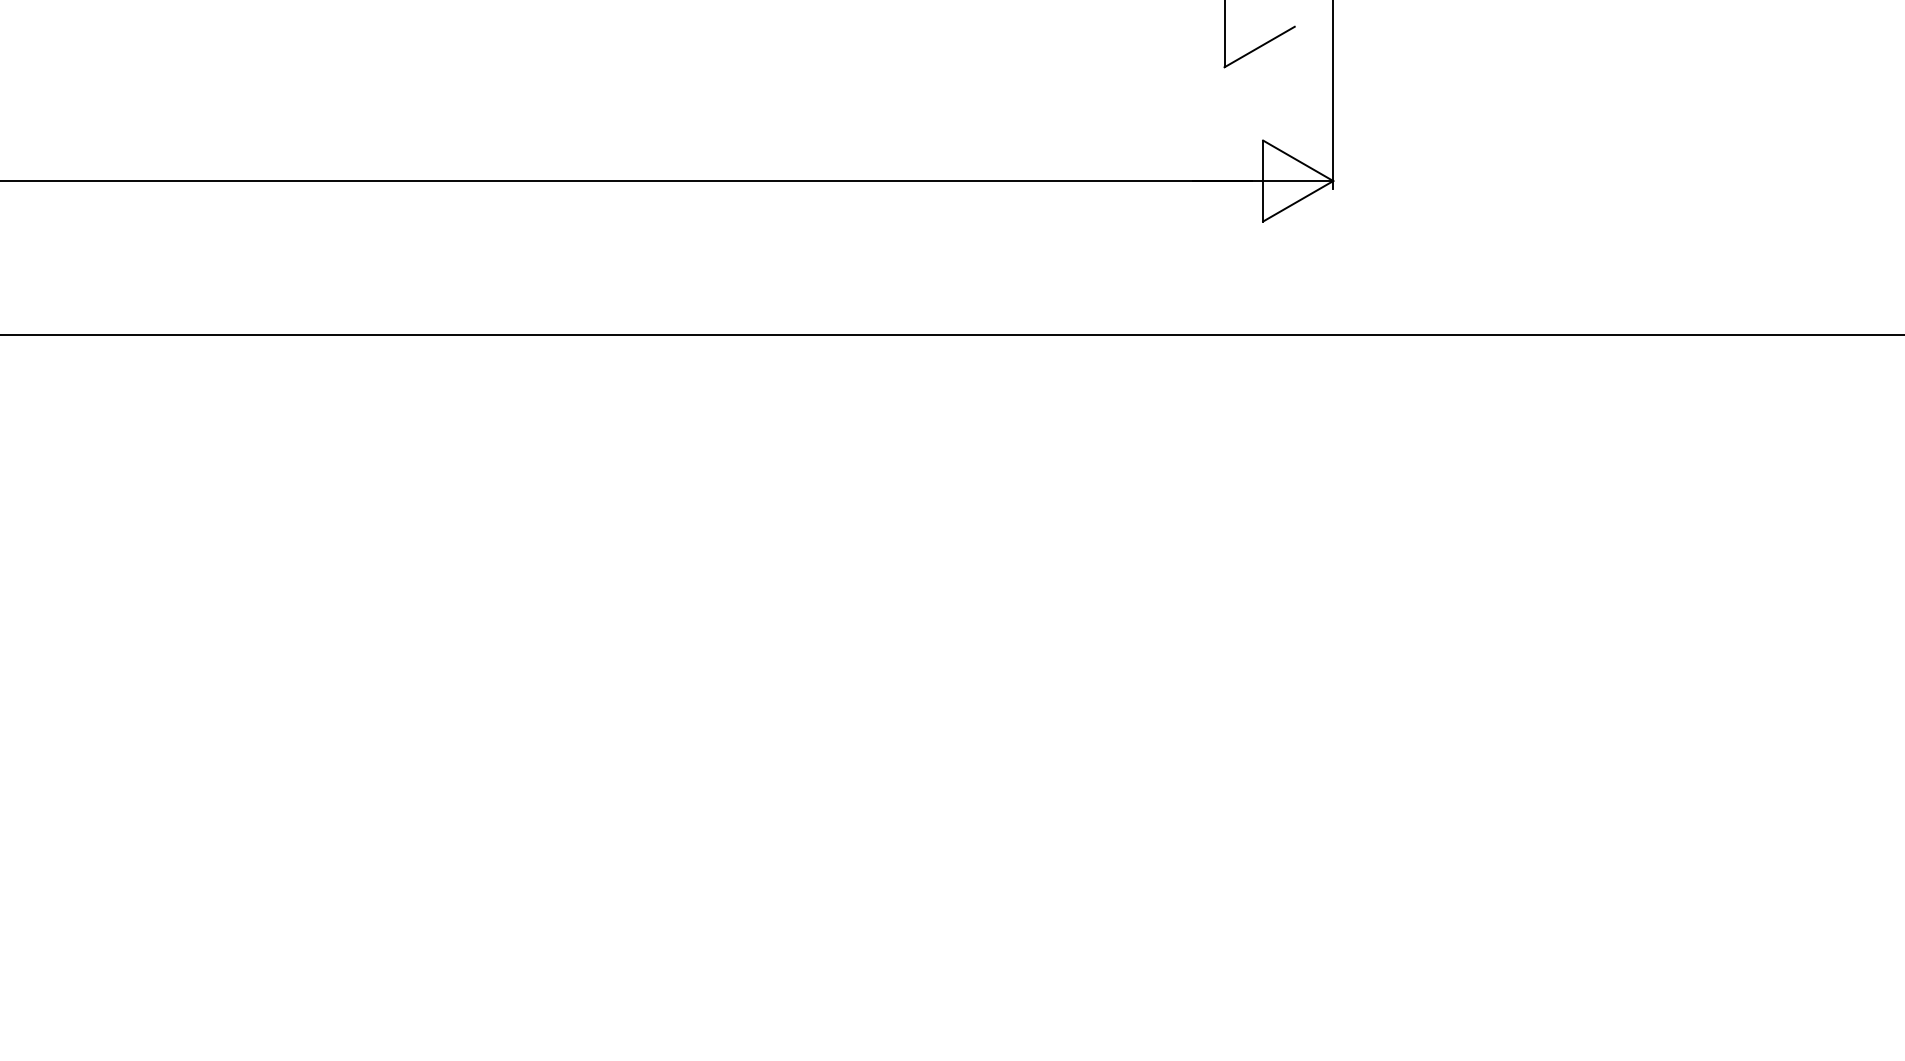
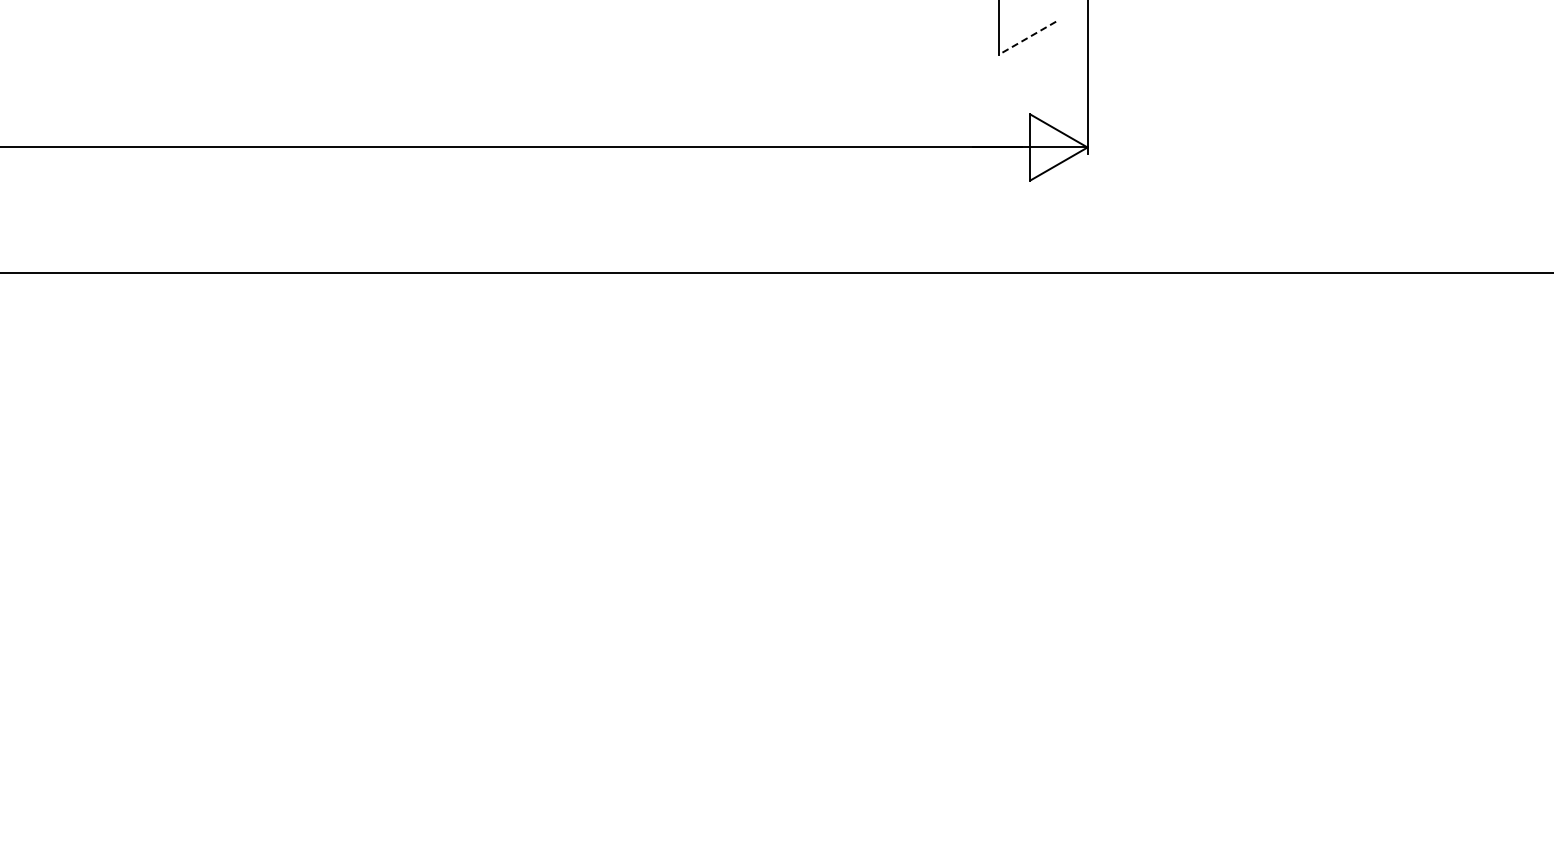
line: (1259, 47) -> (1027, 38), solid -> dashed

